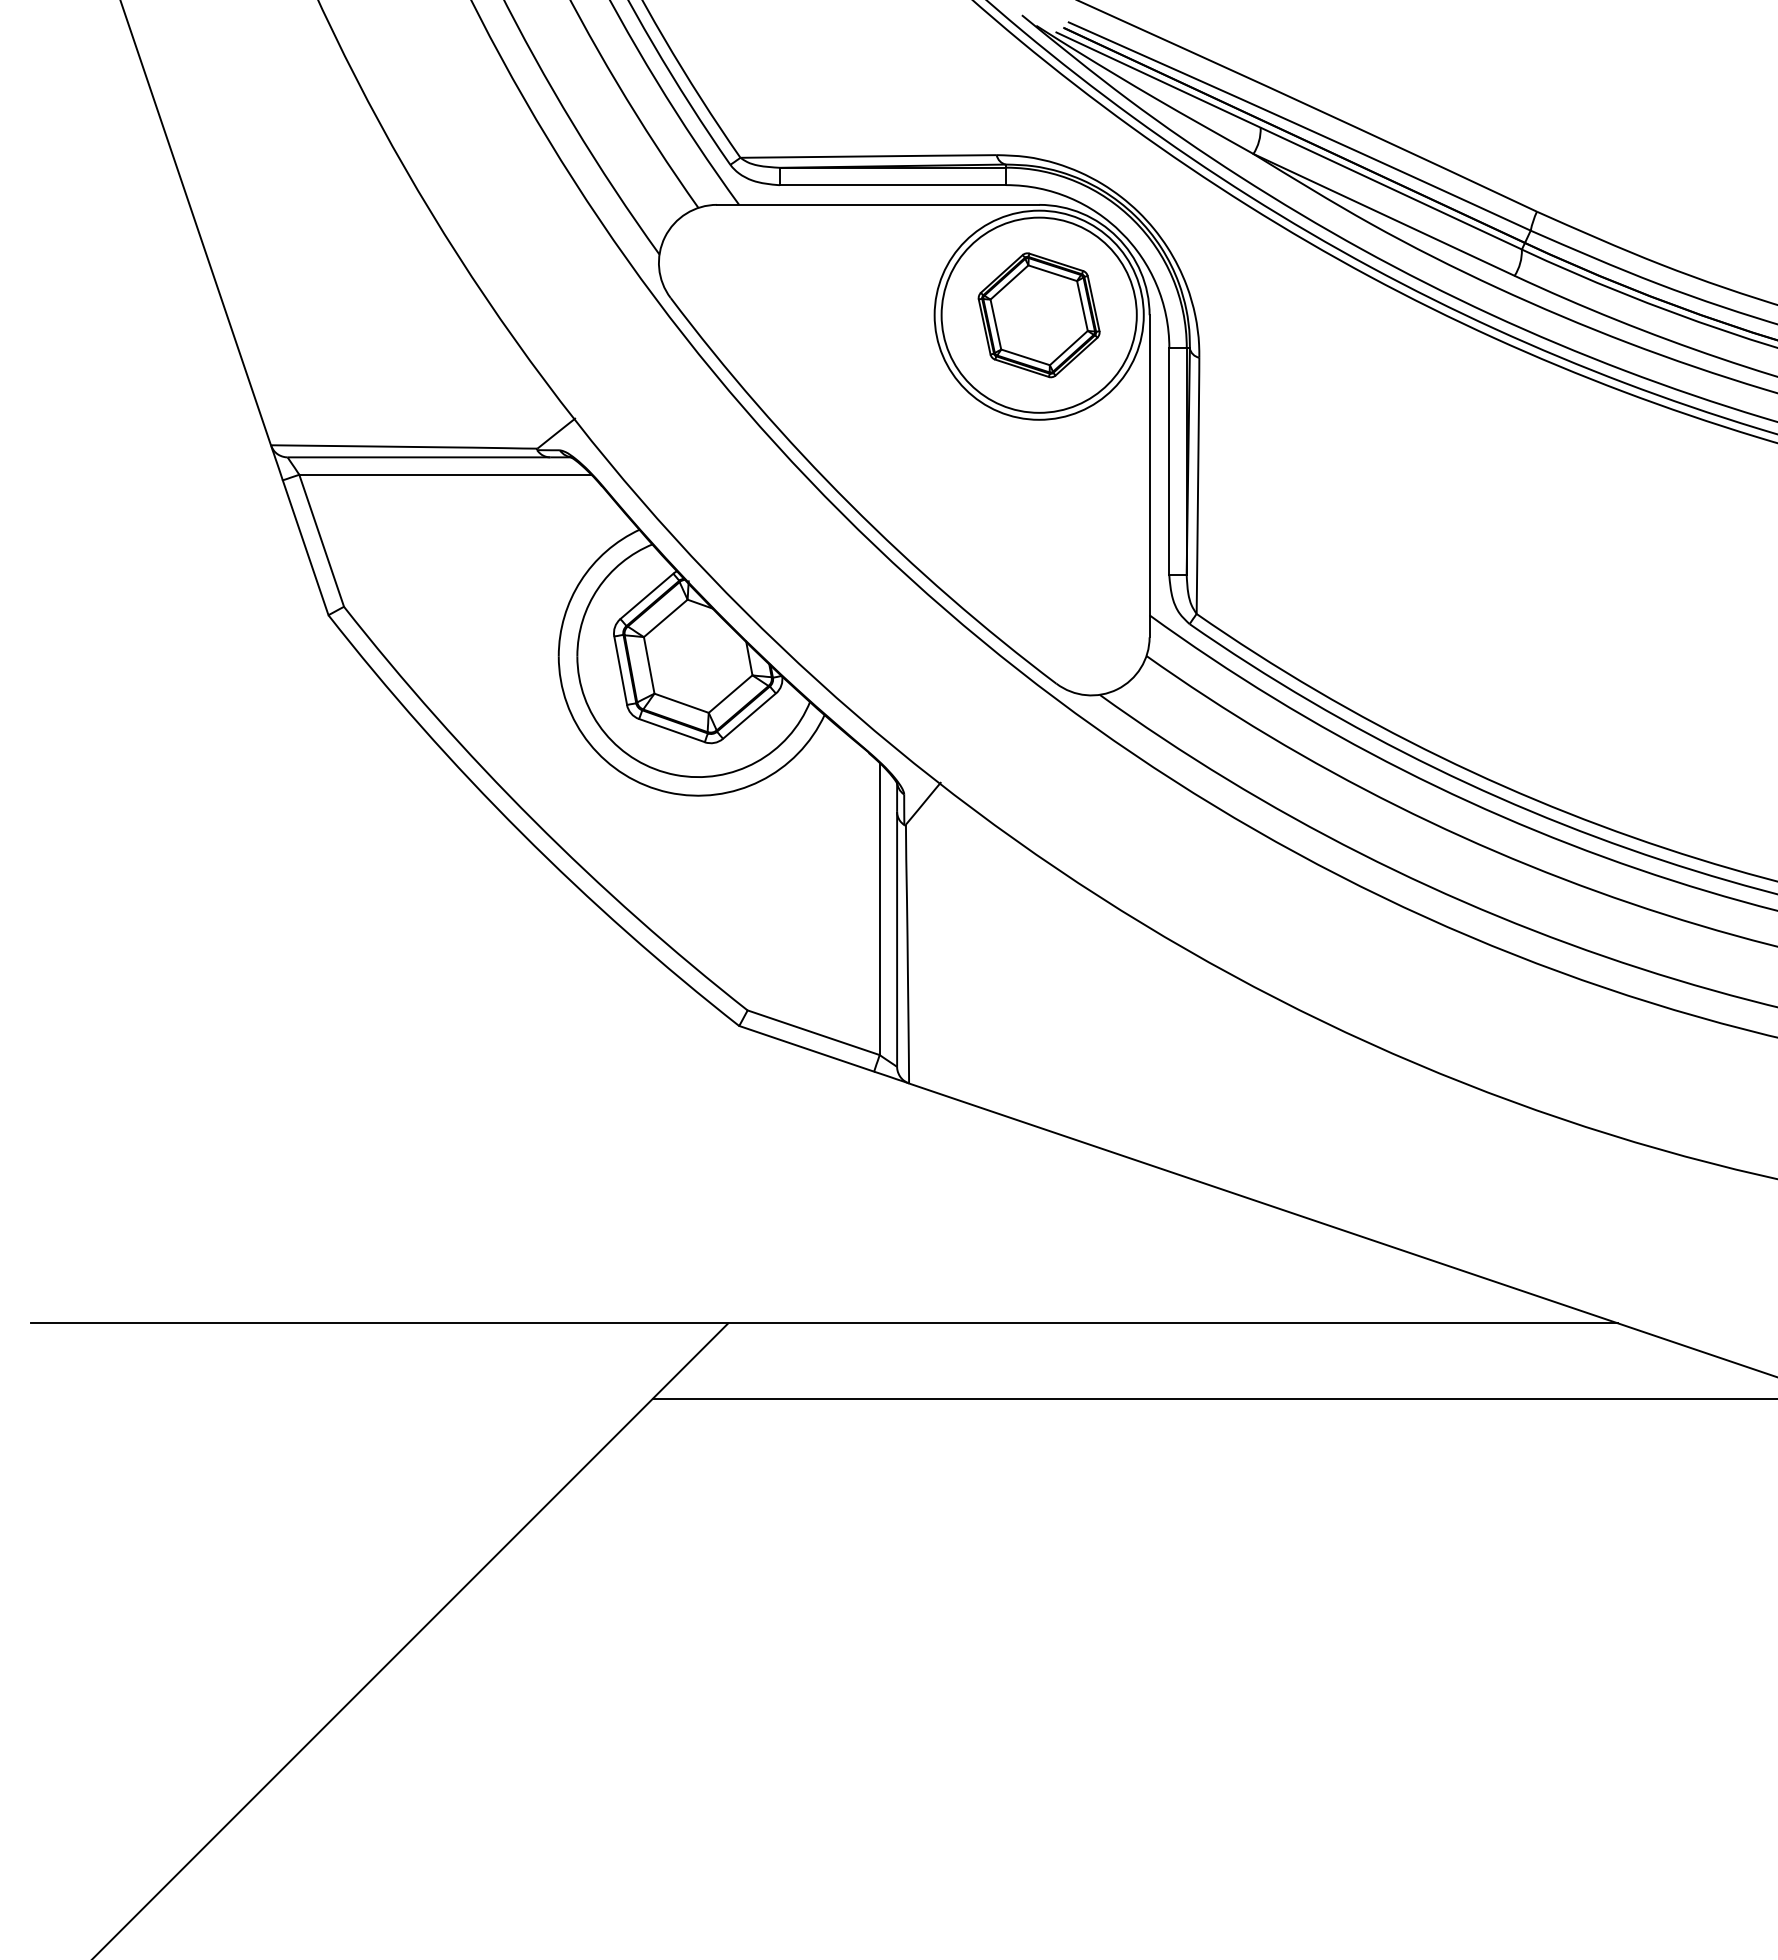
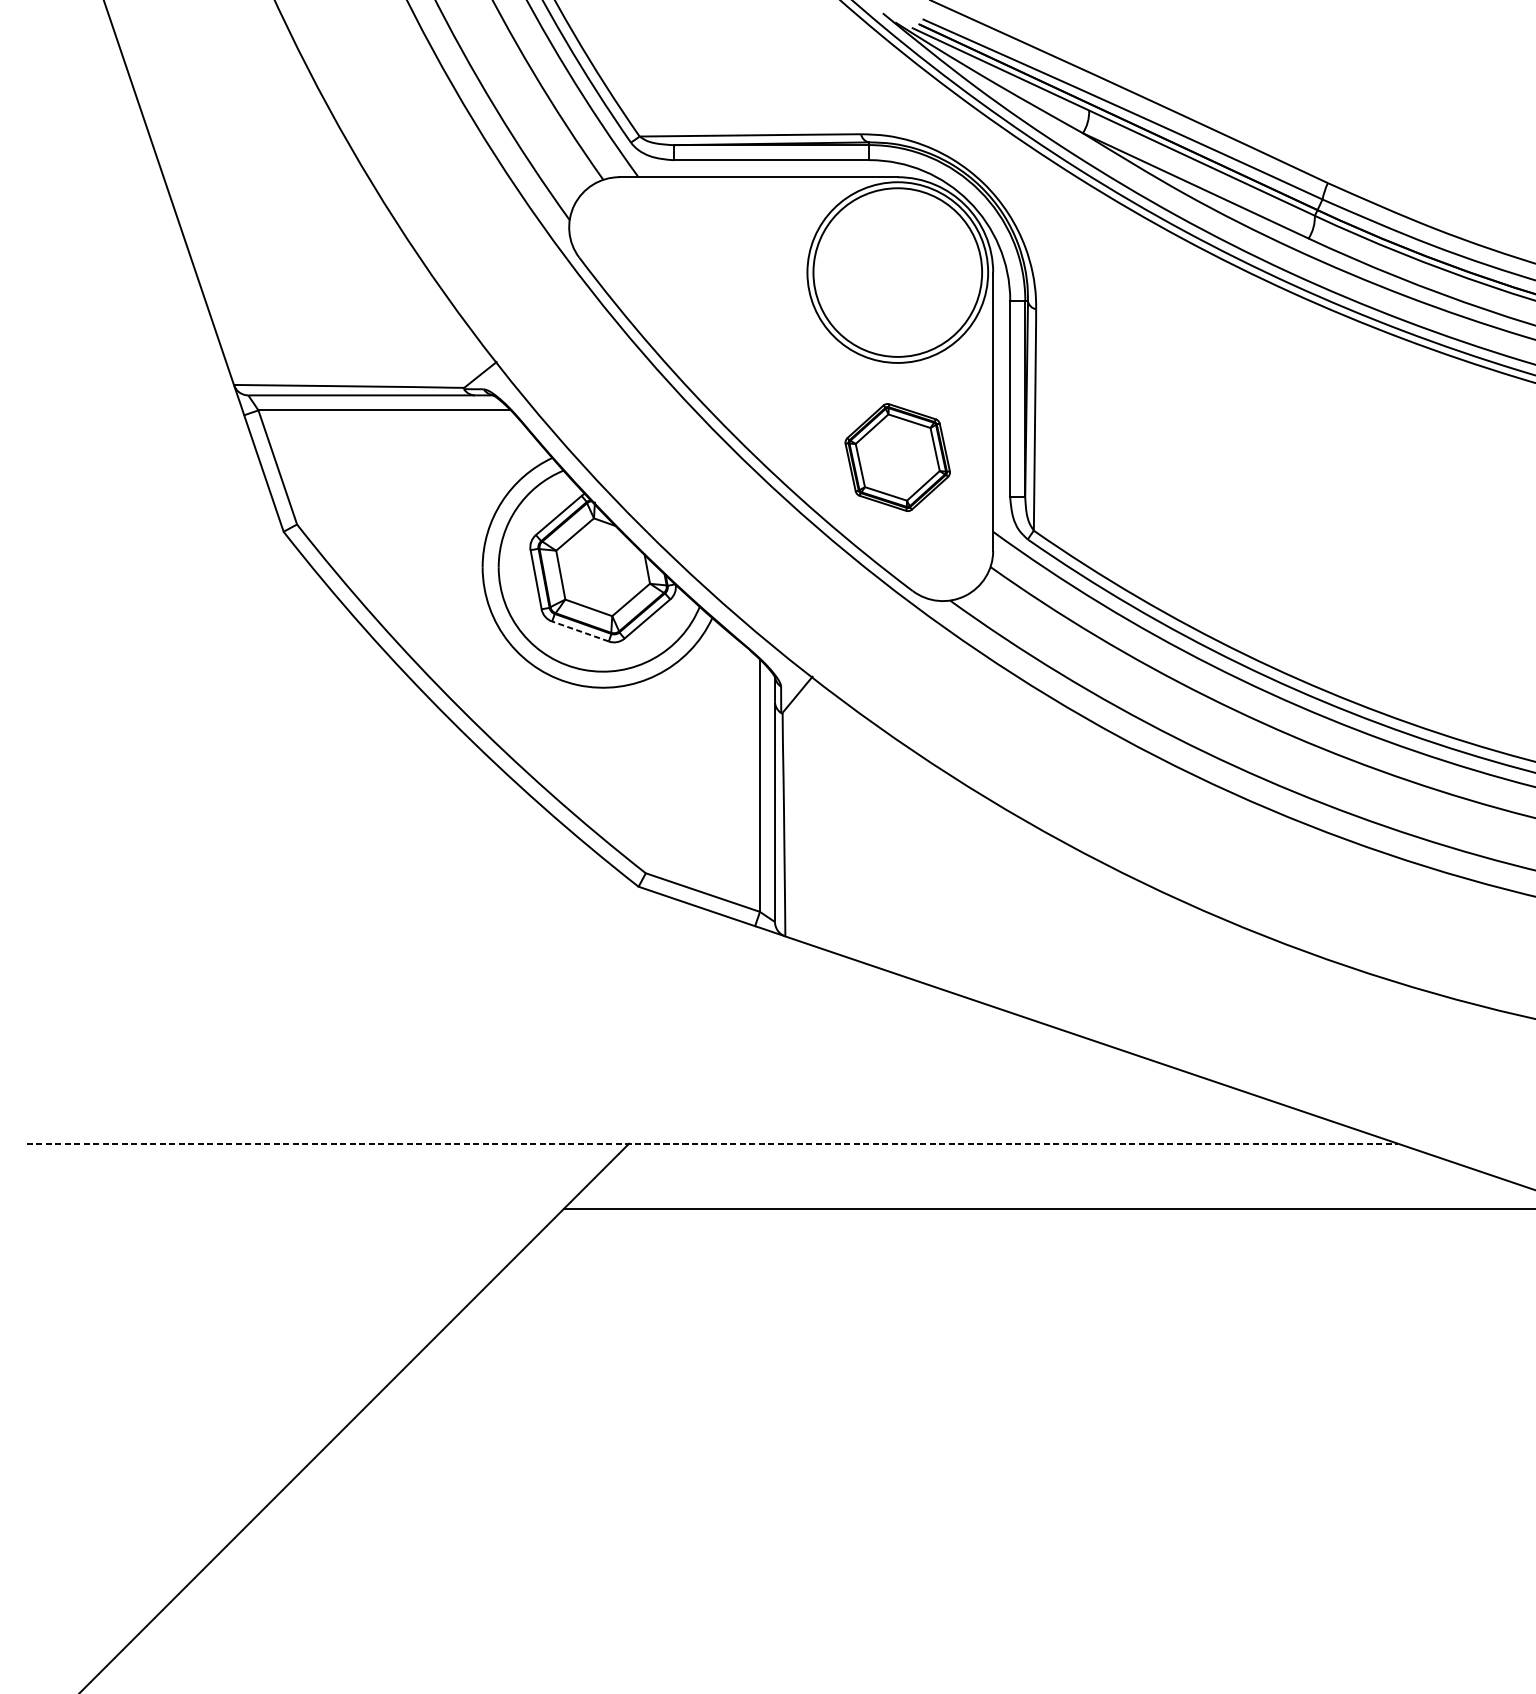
part: (1038, 315) -> (897, 457), moved
line: (672, 730) -> (580, 631), solid -> dashed
line: (824, 1323) -> (712, 1143), solid -> dashed

